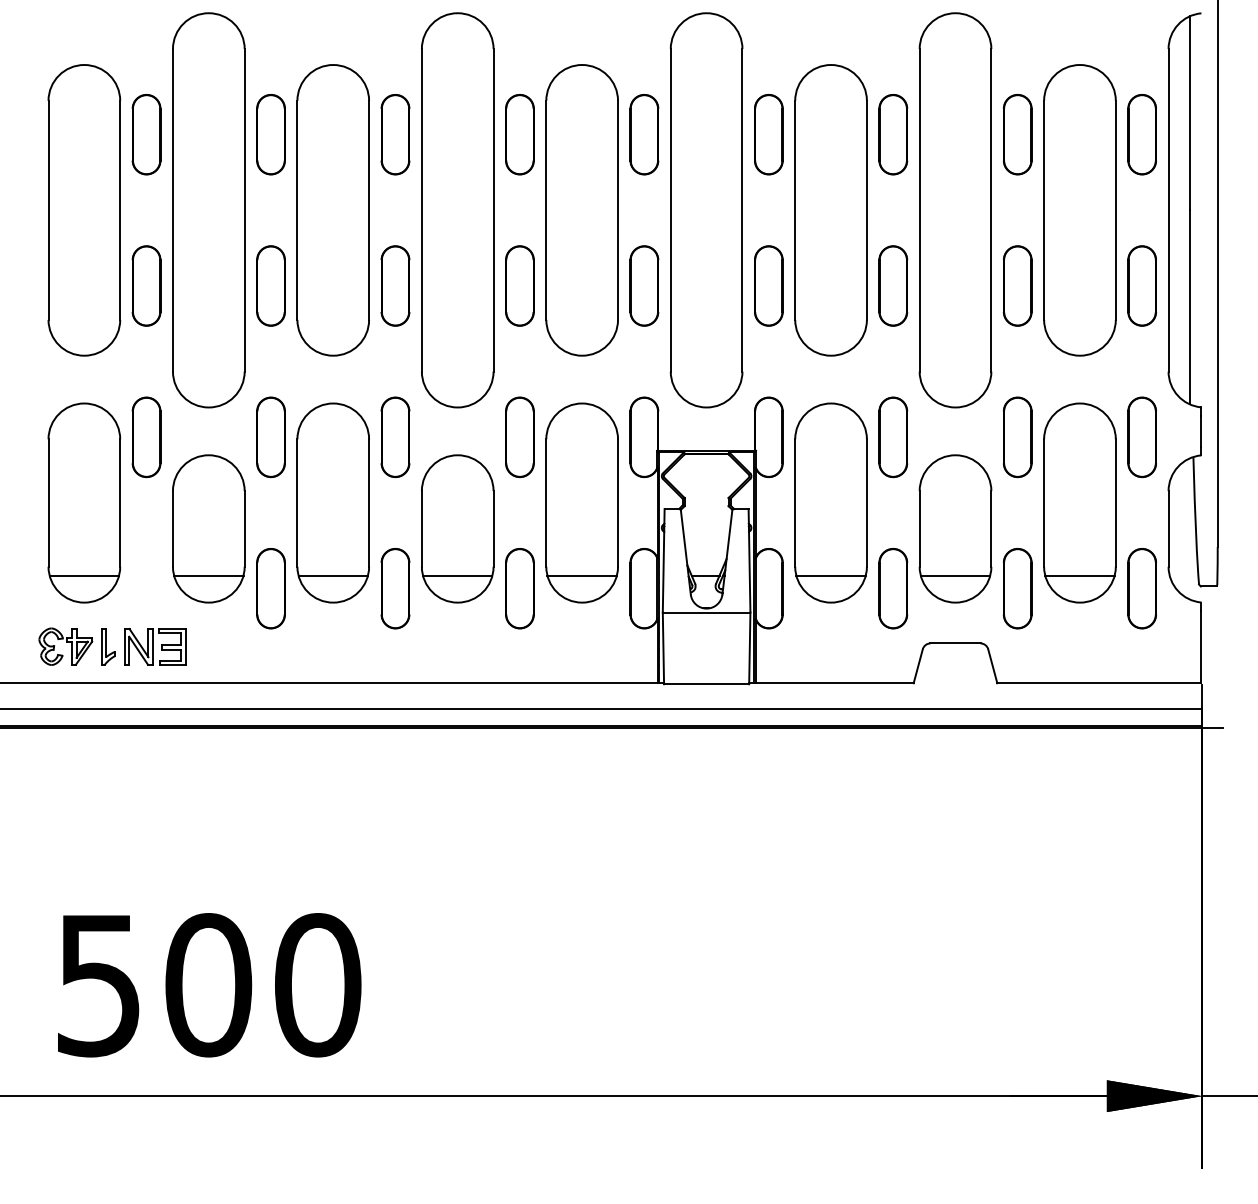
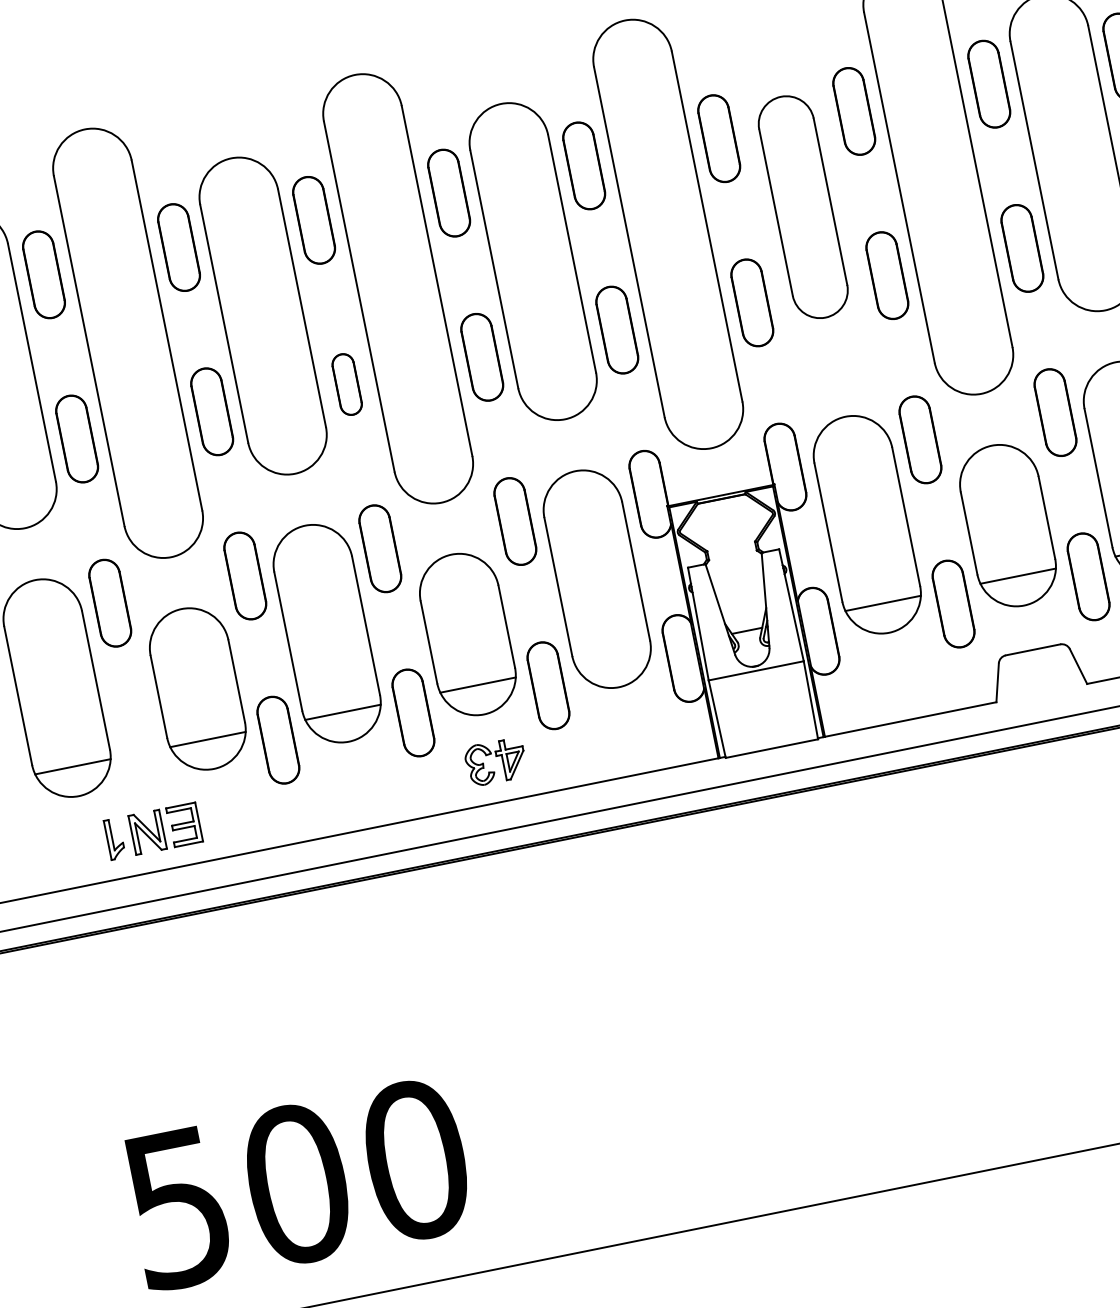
part: (830, 210) -> (802, 207), size x0.7
part: (395, 285) -> (347, 384), size x0.7
line: (581, 575) -> (612, 657), removed
part: (65, 646) -> (495, 761), moved

